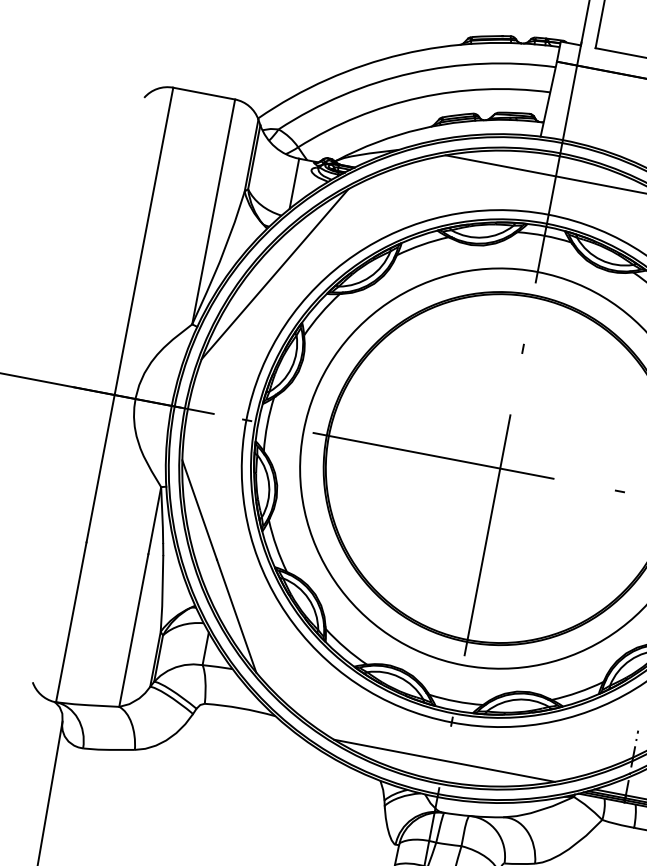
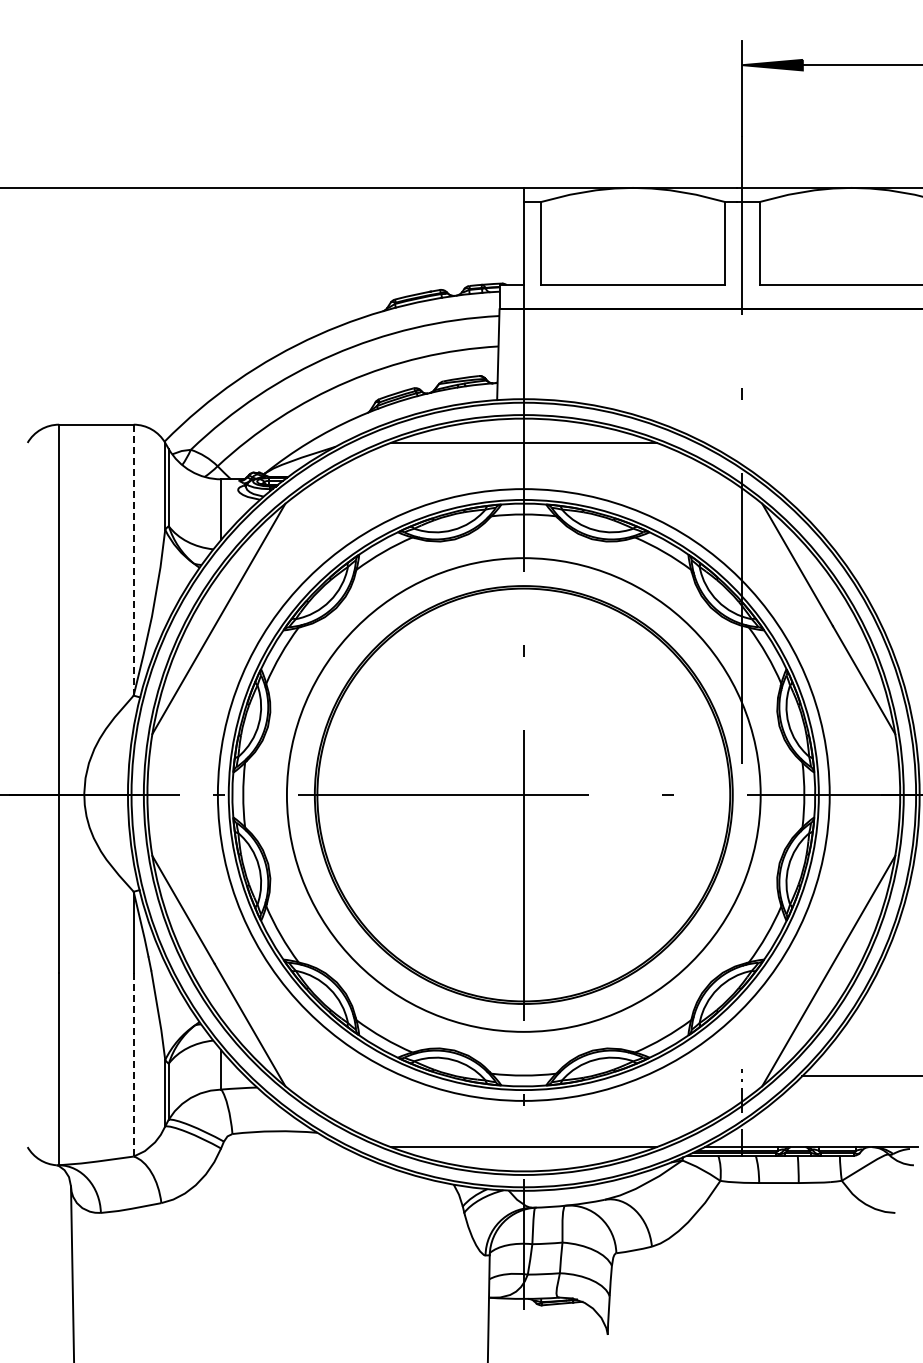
line: (213, 211) -> (133, 559), solid -> dashed
line: (133, 631) -> (133, 1065), solid -> dashed

